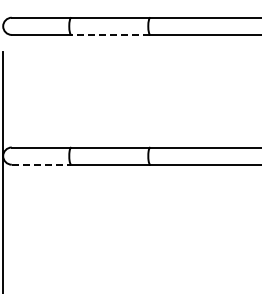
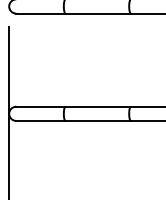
line: (110, 34) -> (97, 13), dashed -> solid
line: (41, 164) -> (40, 120), dashed -> solid

